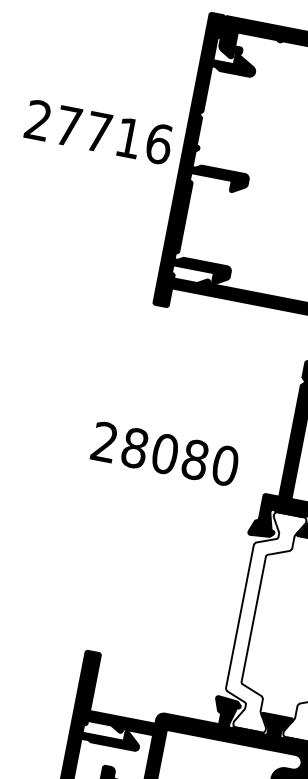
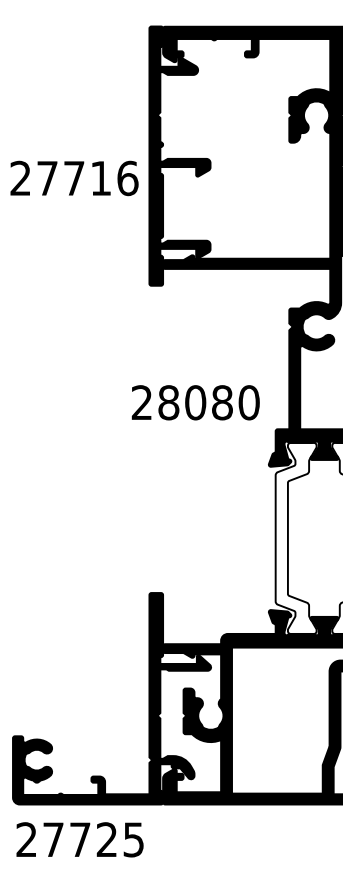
text: (98, 132) -> (74, 178), moved
text: (165, 453) -> (195, 402), moved

